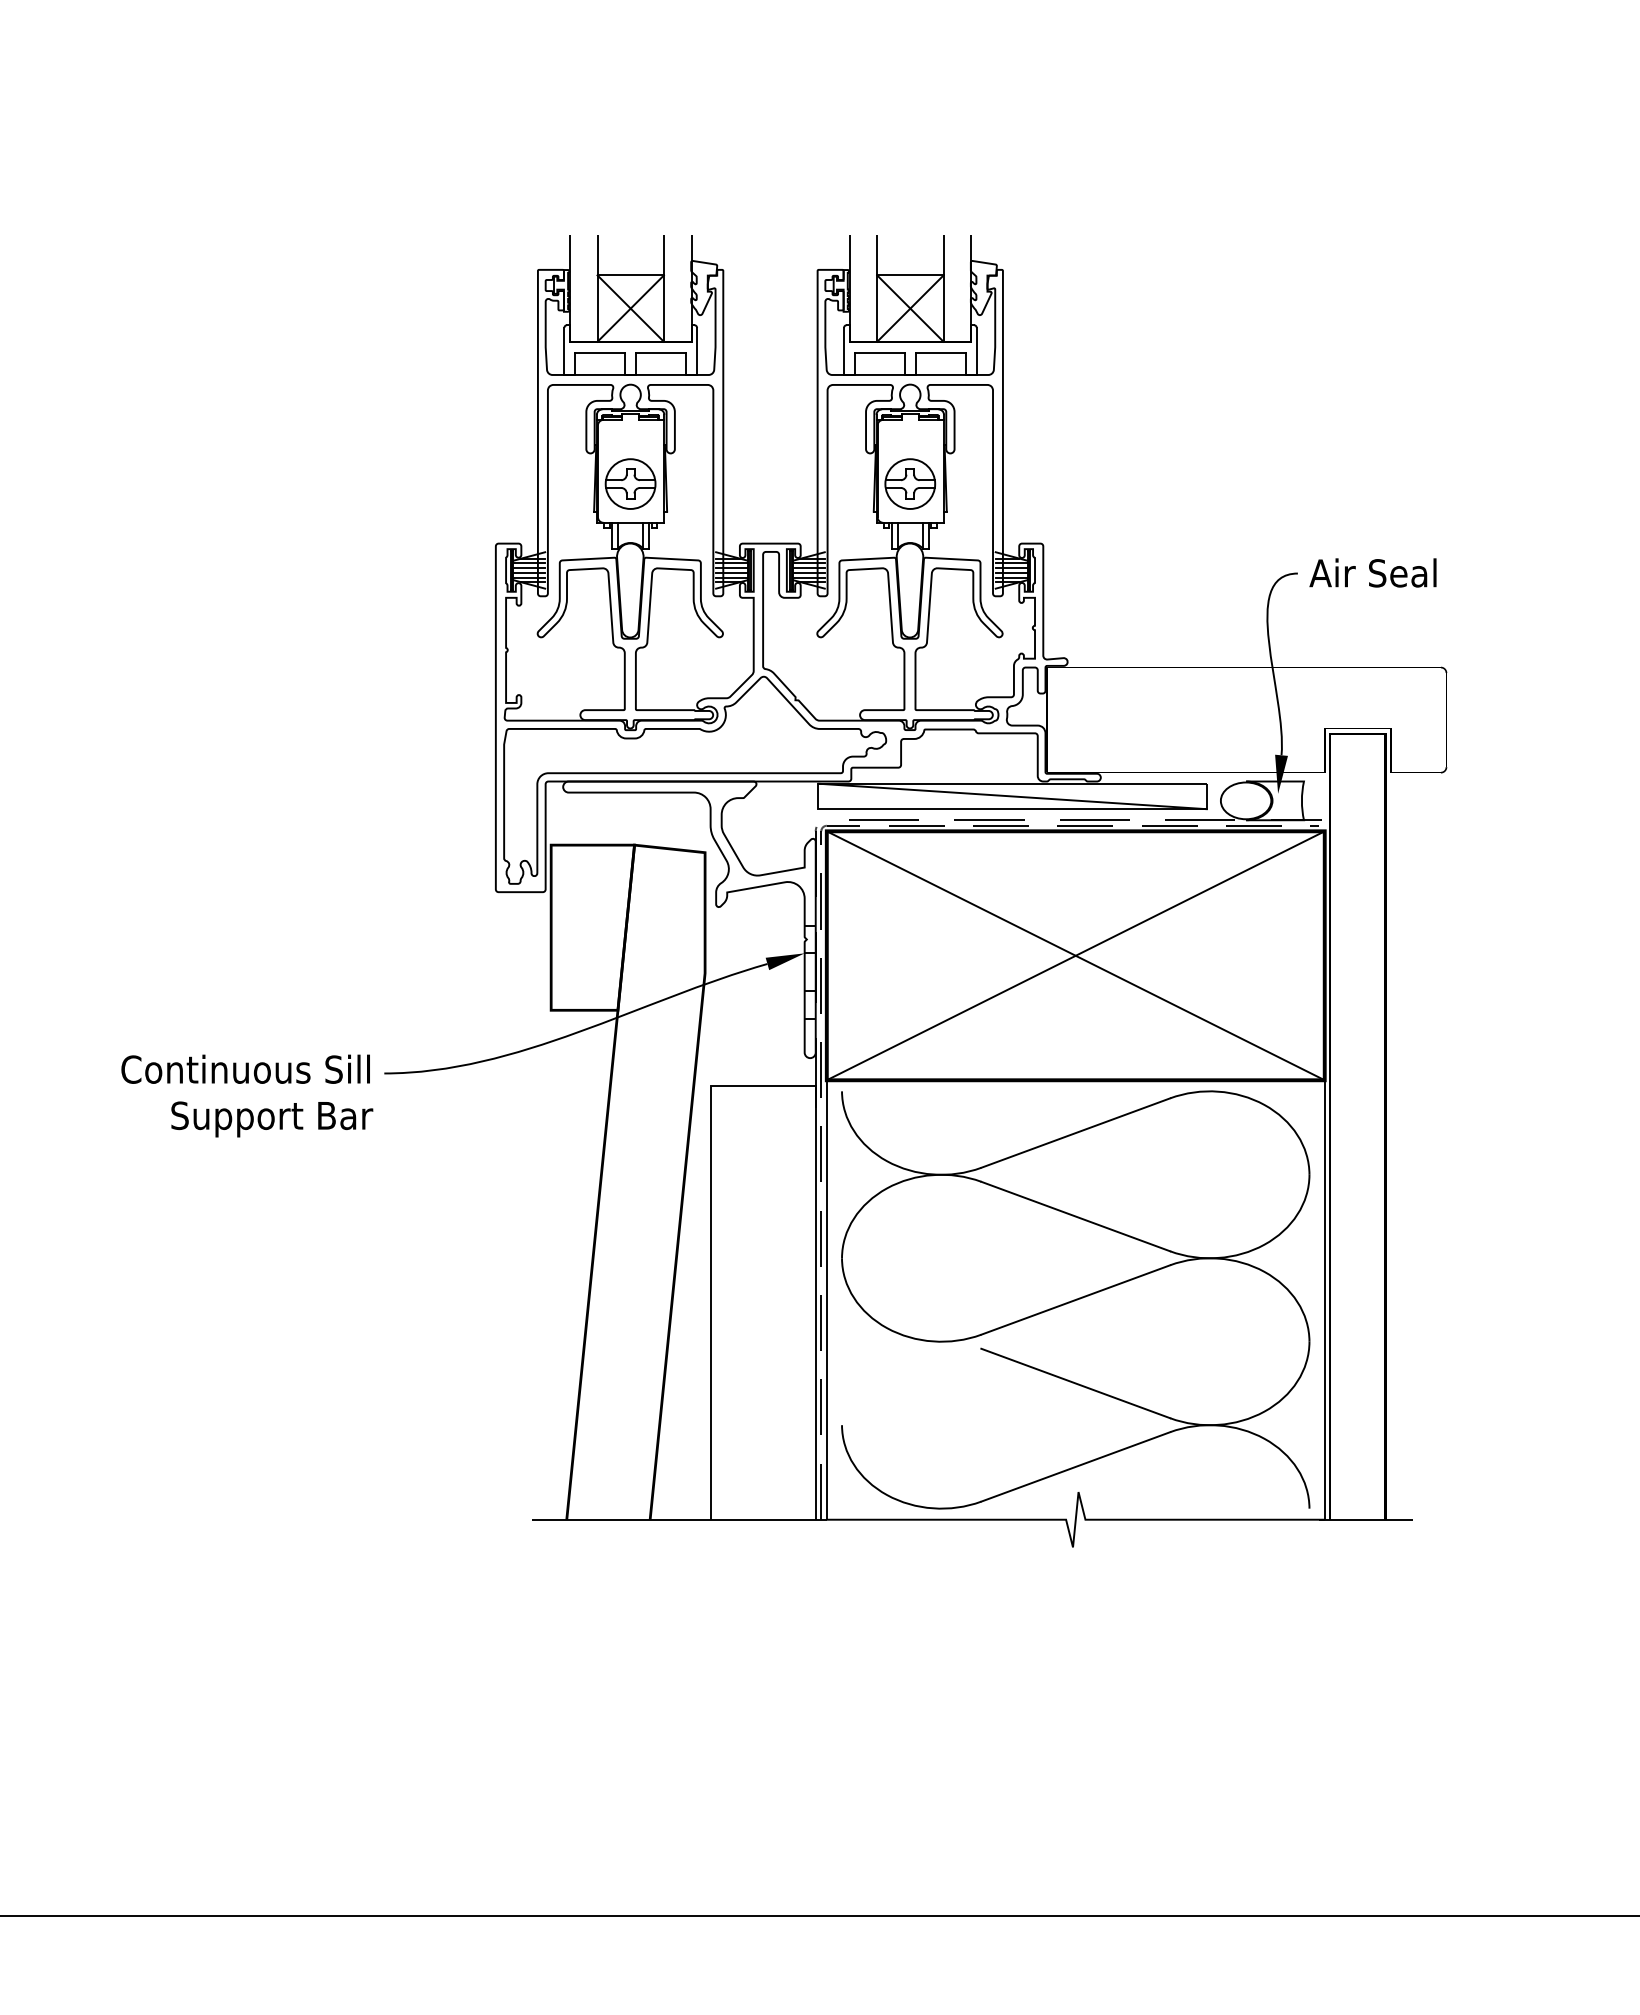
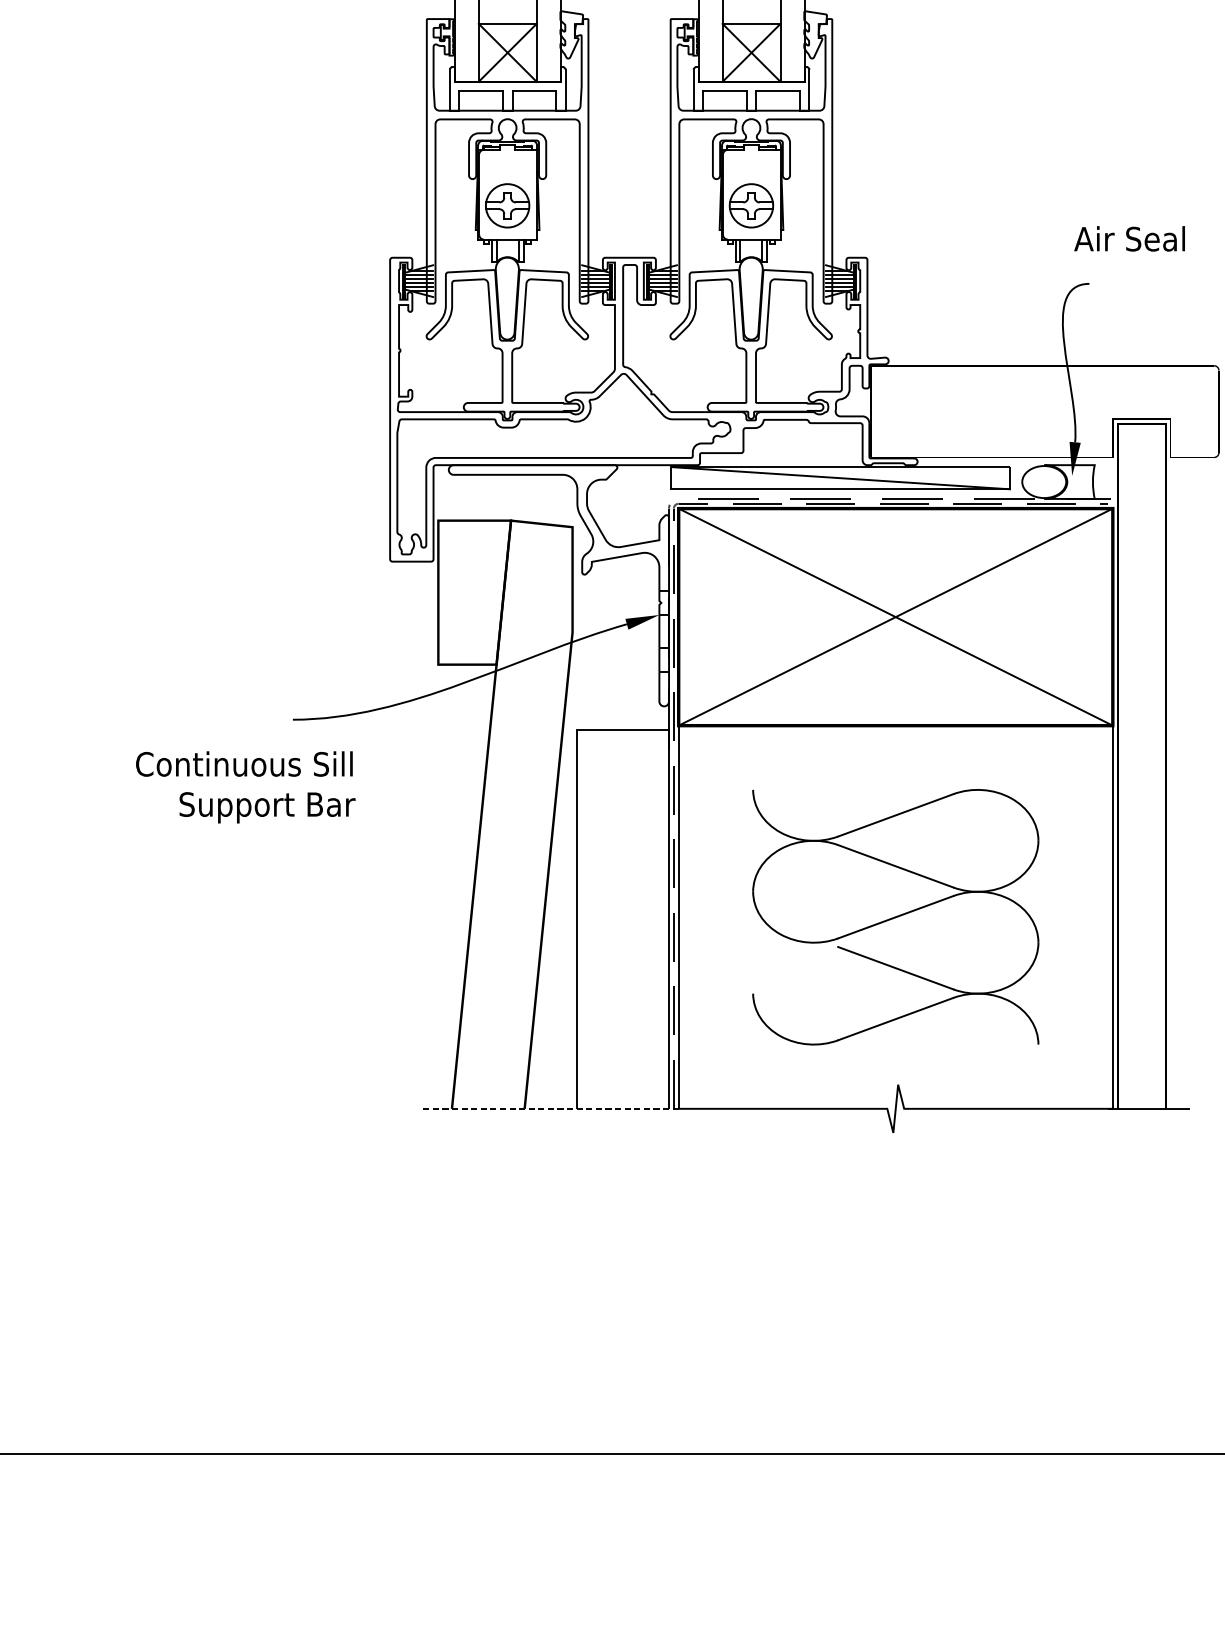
text: (1372, 572) -> (1129, 238), moved
text: (247, 1095) -> (245, 786), moved
part: (1075, 1299) -> (895, 916), size x0.7
line: (679, 1519) -> (550, 1108), solid -> dashed

